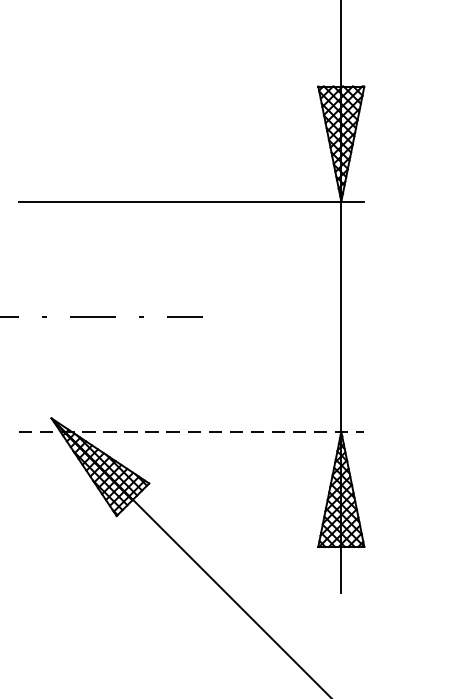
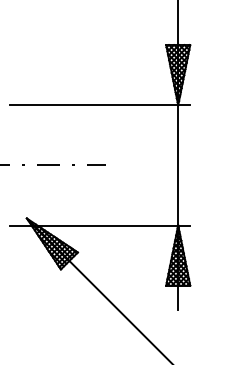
line: (192, 431) -> (100, 225), dashed -> solid

